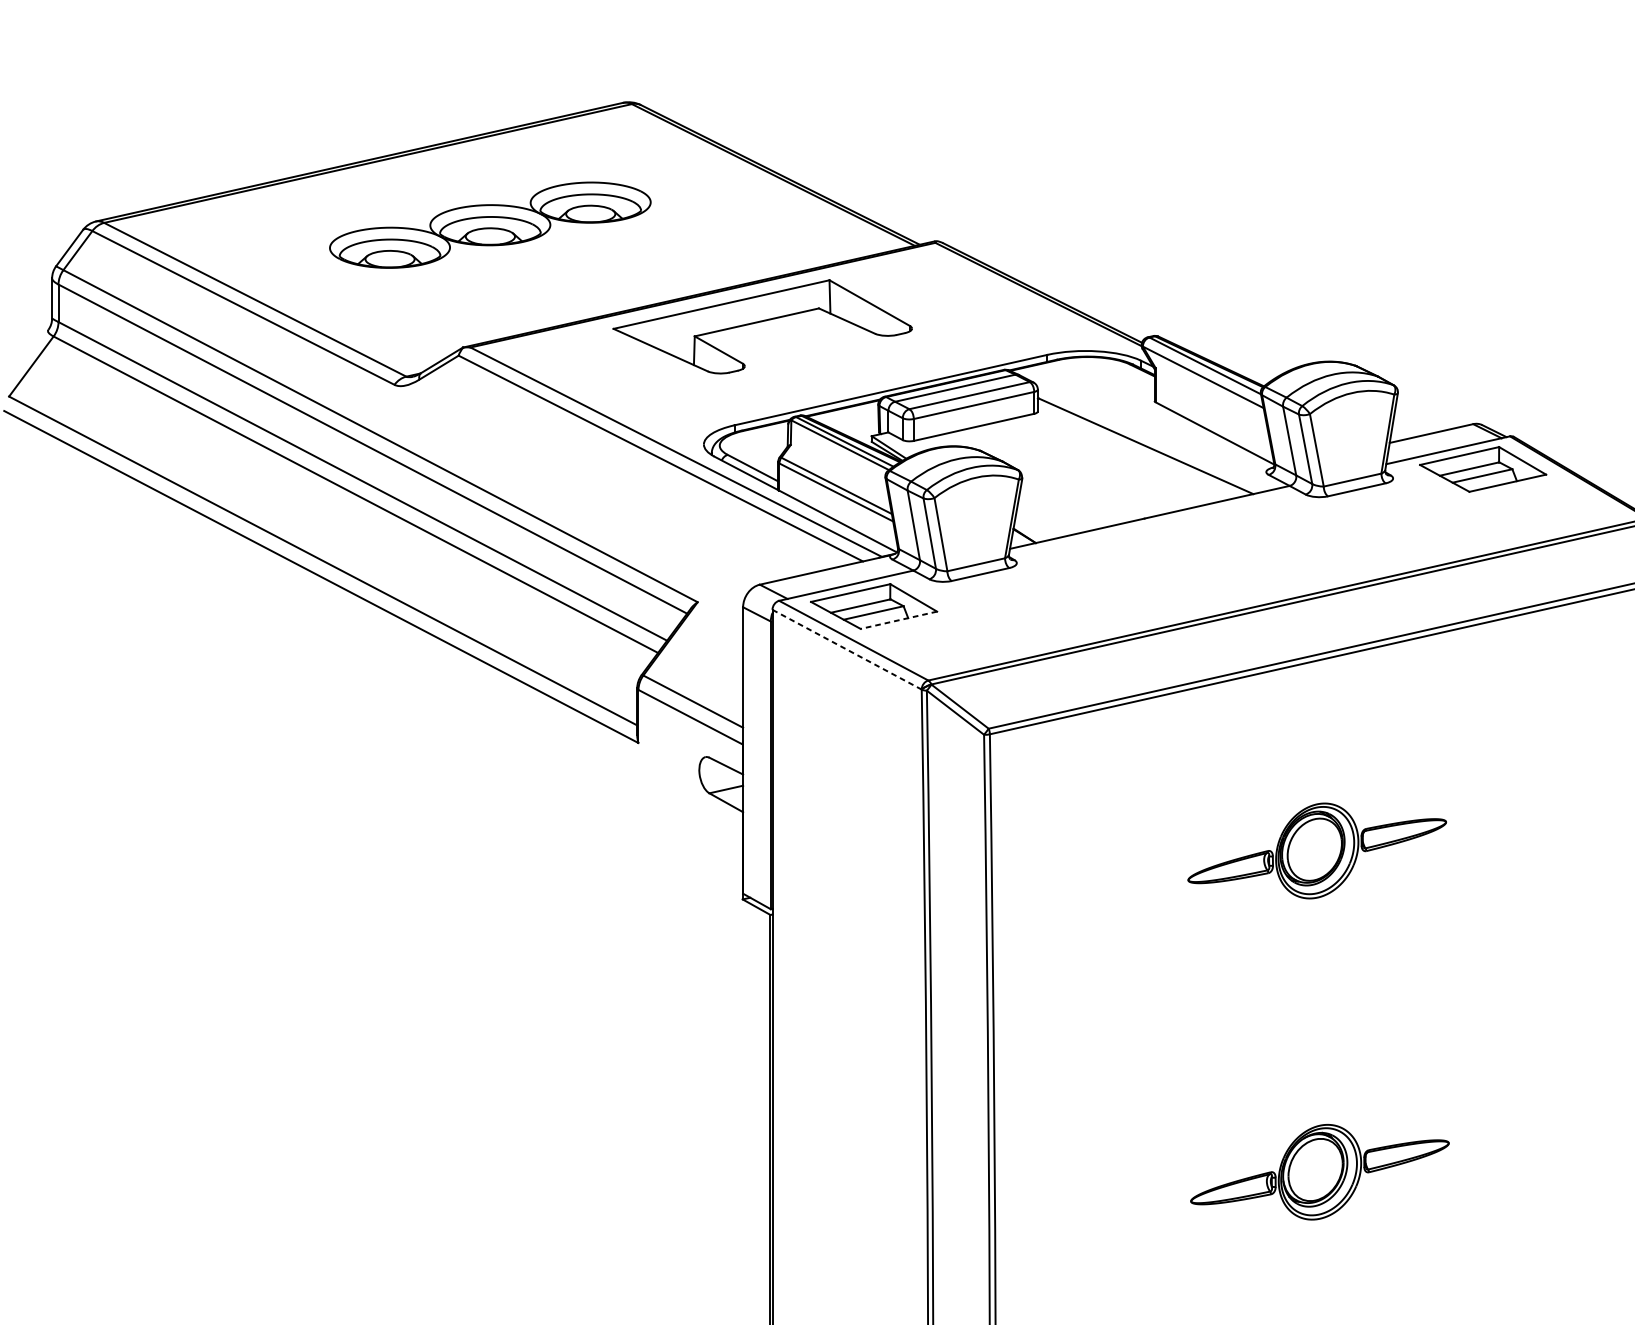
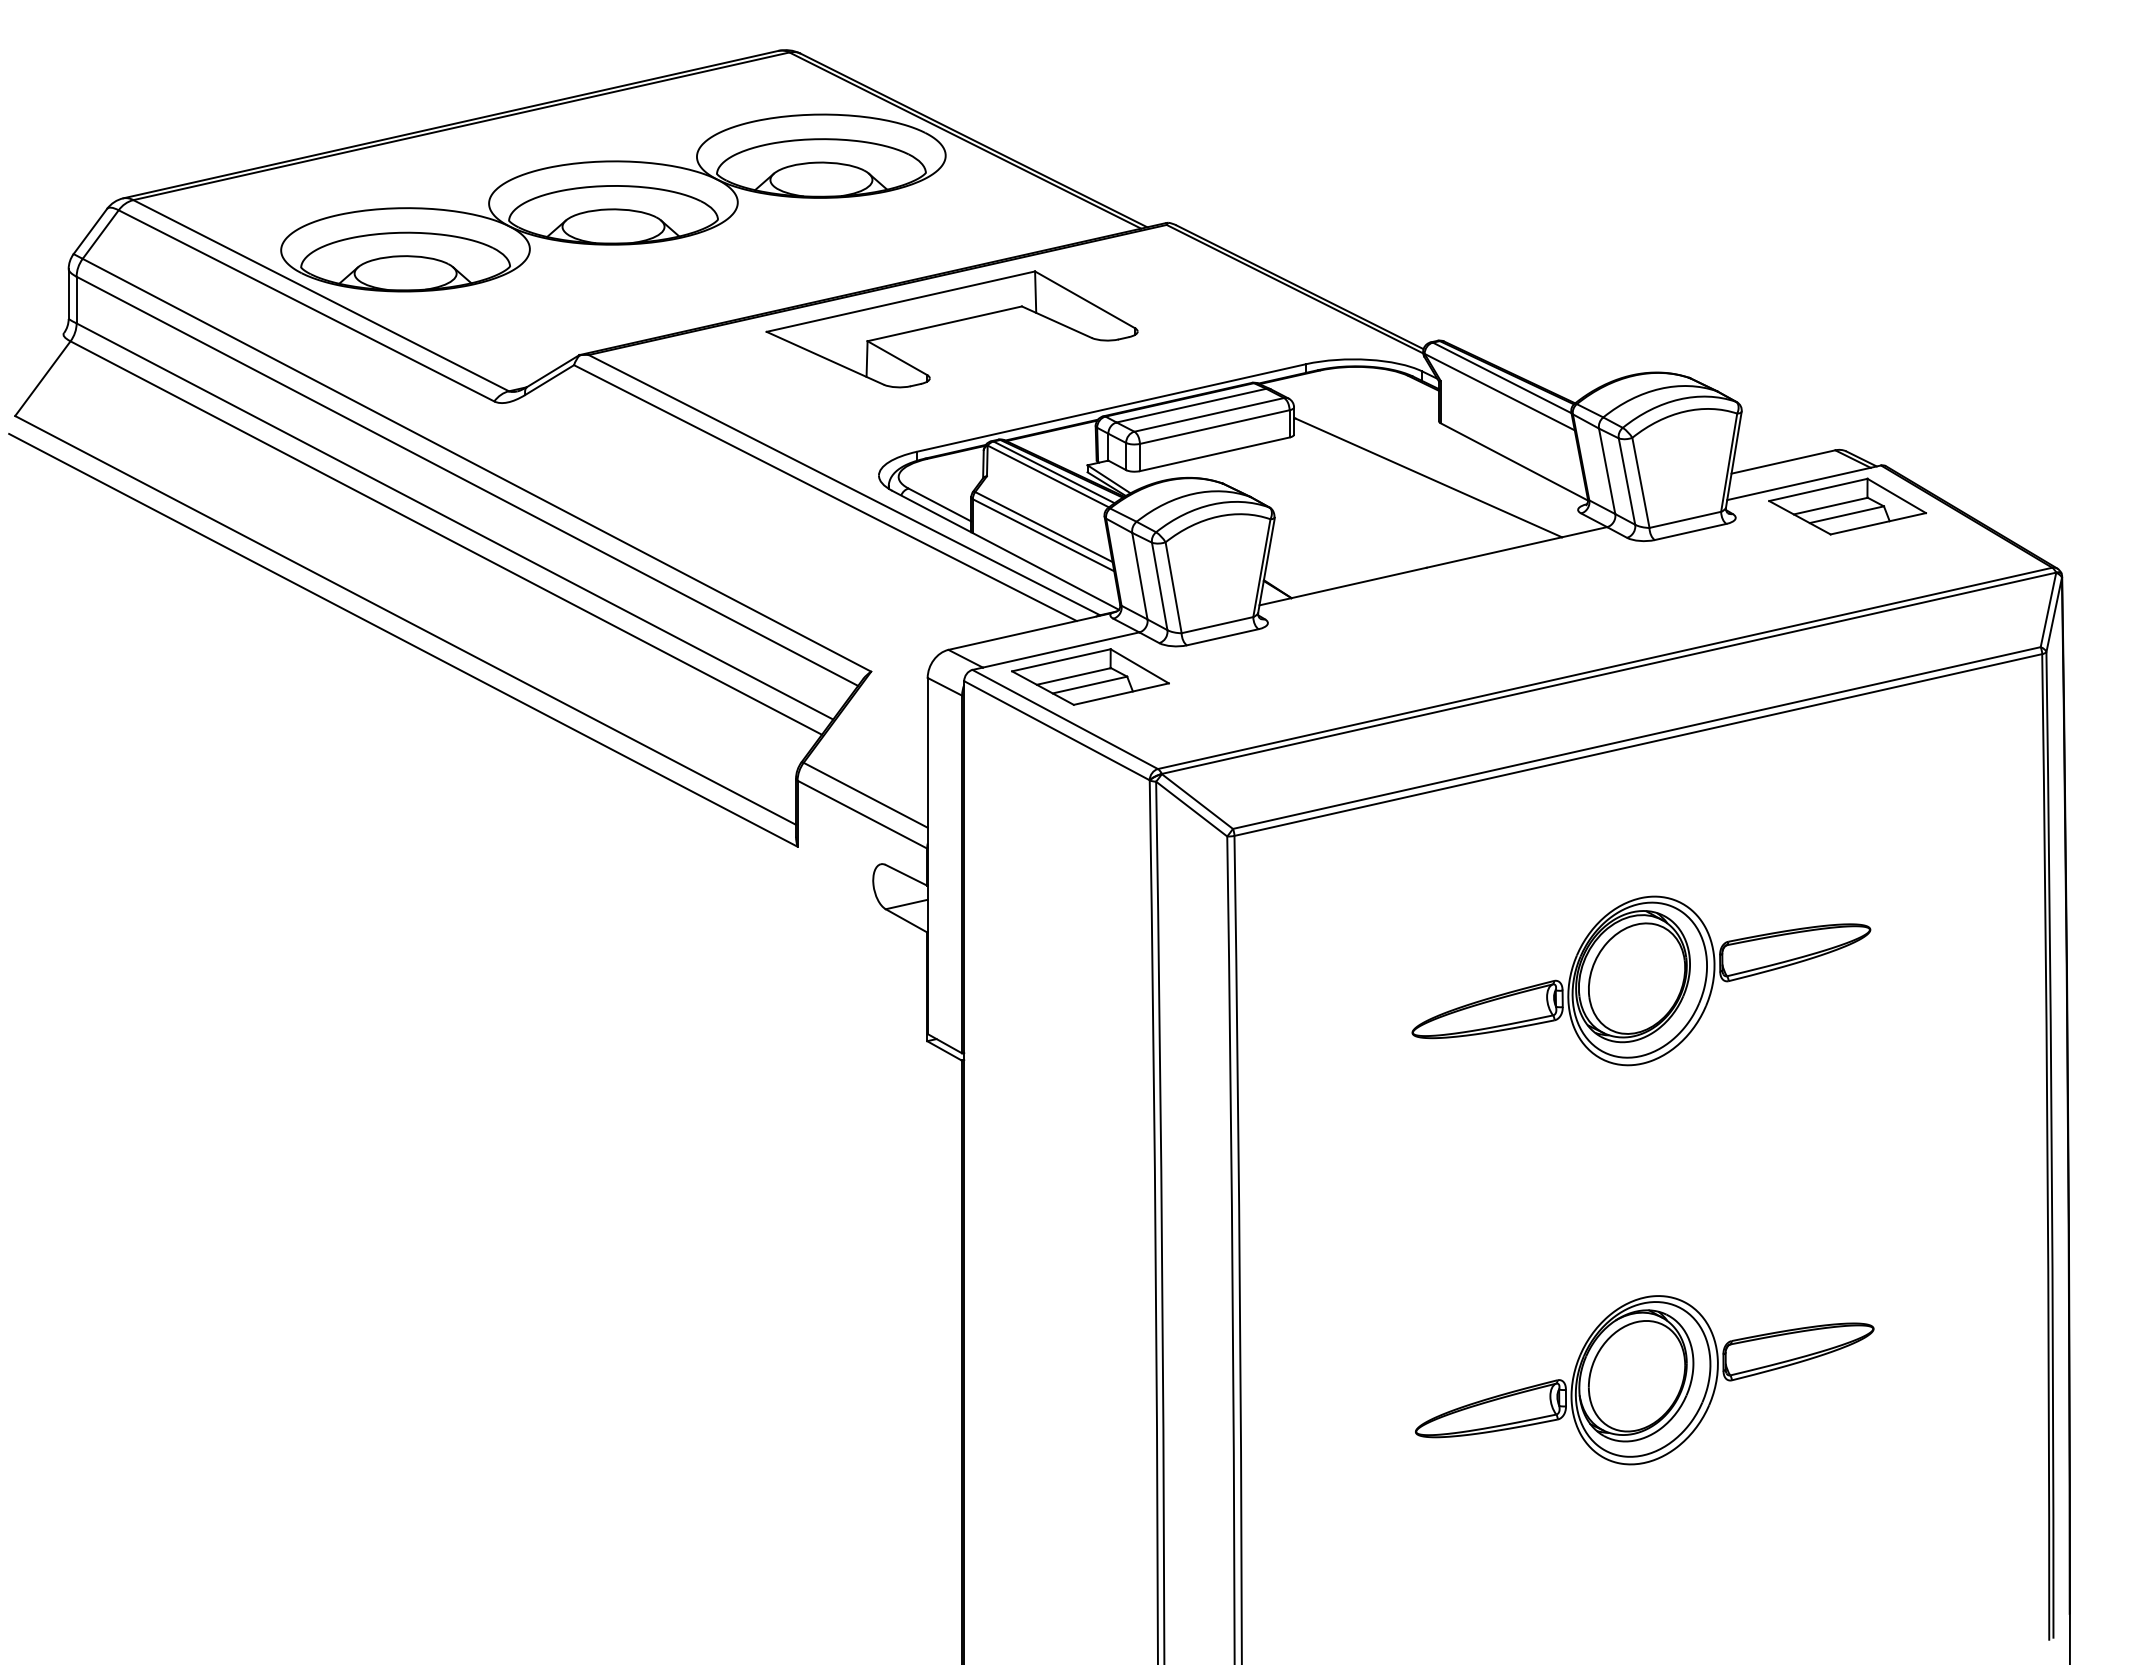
part: (490, 224) -> (613, 202), size x1.67
line: (899, 620) -> (1121, 694), dashed -> solid
line: (847, 649) -> (1057, 730), dashed -> solid
part: (1317, 850) -> (1641, 980), size x1.43
part: (1319, 1172) -> (1644, 1380), size x1.43

